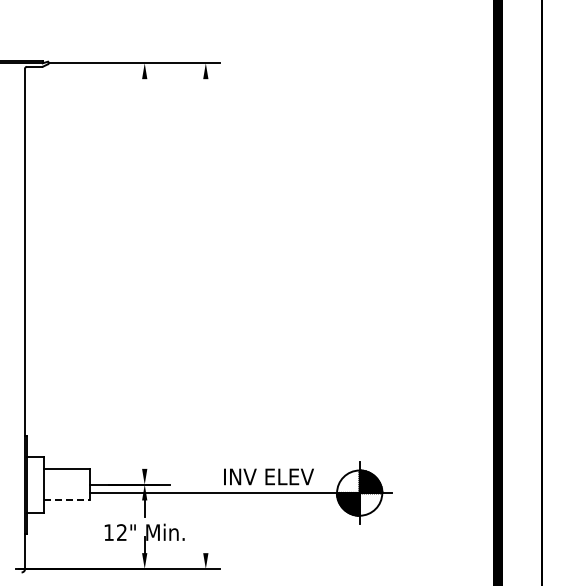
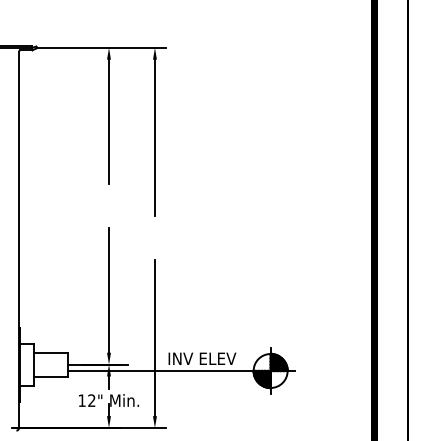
line: (144, 161) -> (108, 121), added
line: (205, 182) -> (154, 137), added
line: (144, 385) -> (108, 290), added
line: (205, 449) -> (154, 338), added
line: (67, 500) -> (50, 376), dashed -> solid

